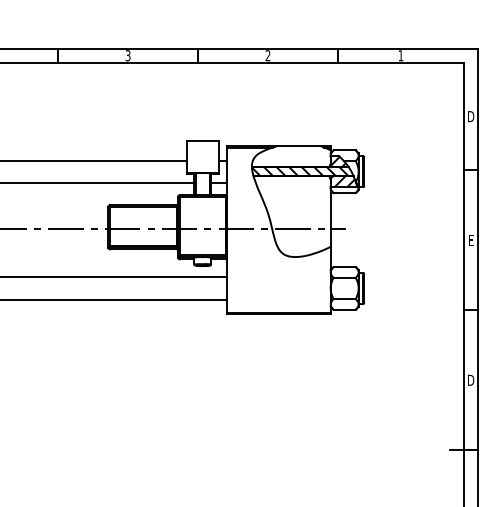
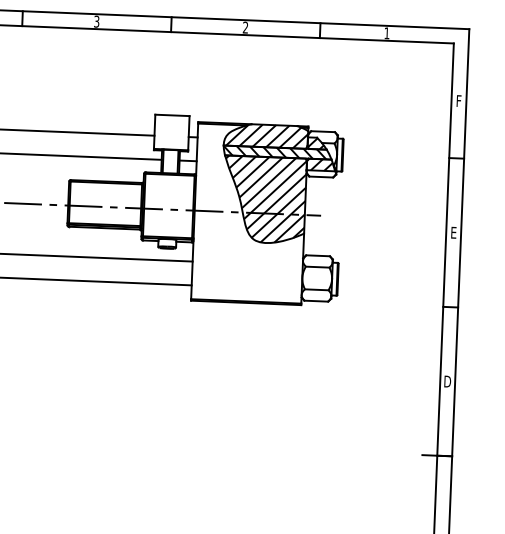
text: (471, 116) -> (459, 101), D -> F
hatch: (292, 156) -> (267, 135), added
hatch: (292, 216) -> (264, 199), added

